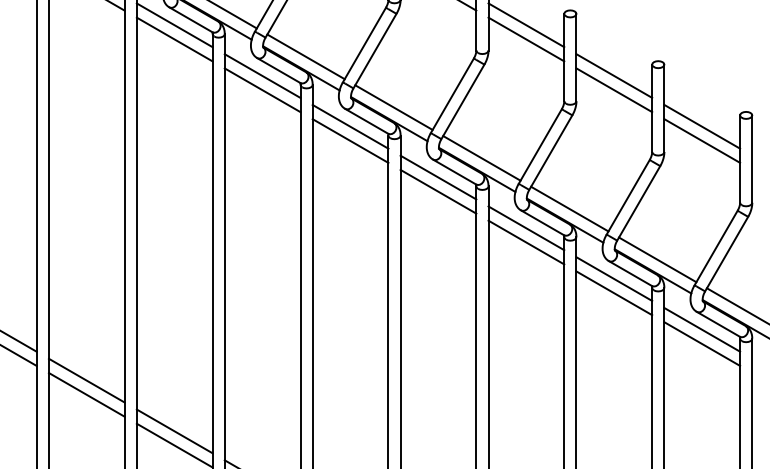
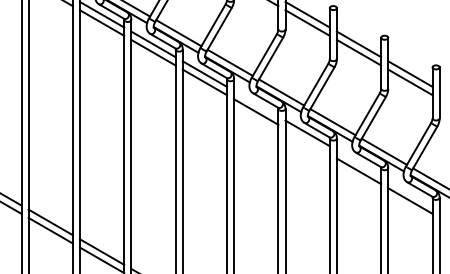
line: (438, 177) -> (256, 103), removed
line: (526, 242) -> (307, 141), removed
line: (613, 278) -> (358, 162), removed
line: (702, 329) -> (410, 192), removed

